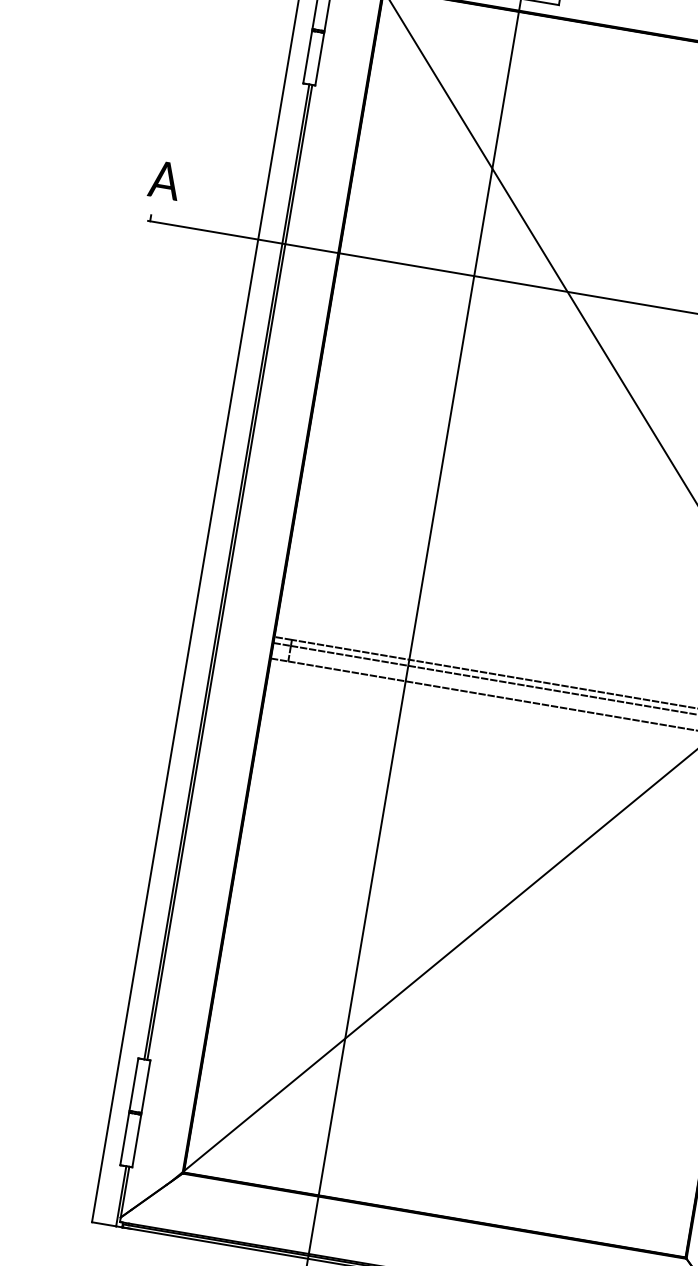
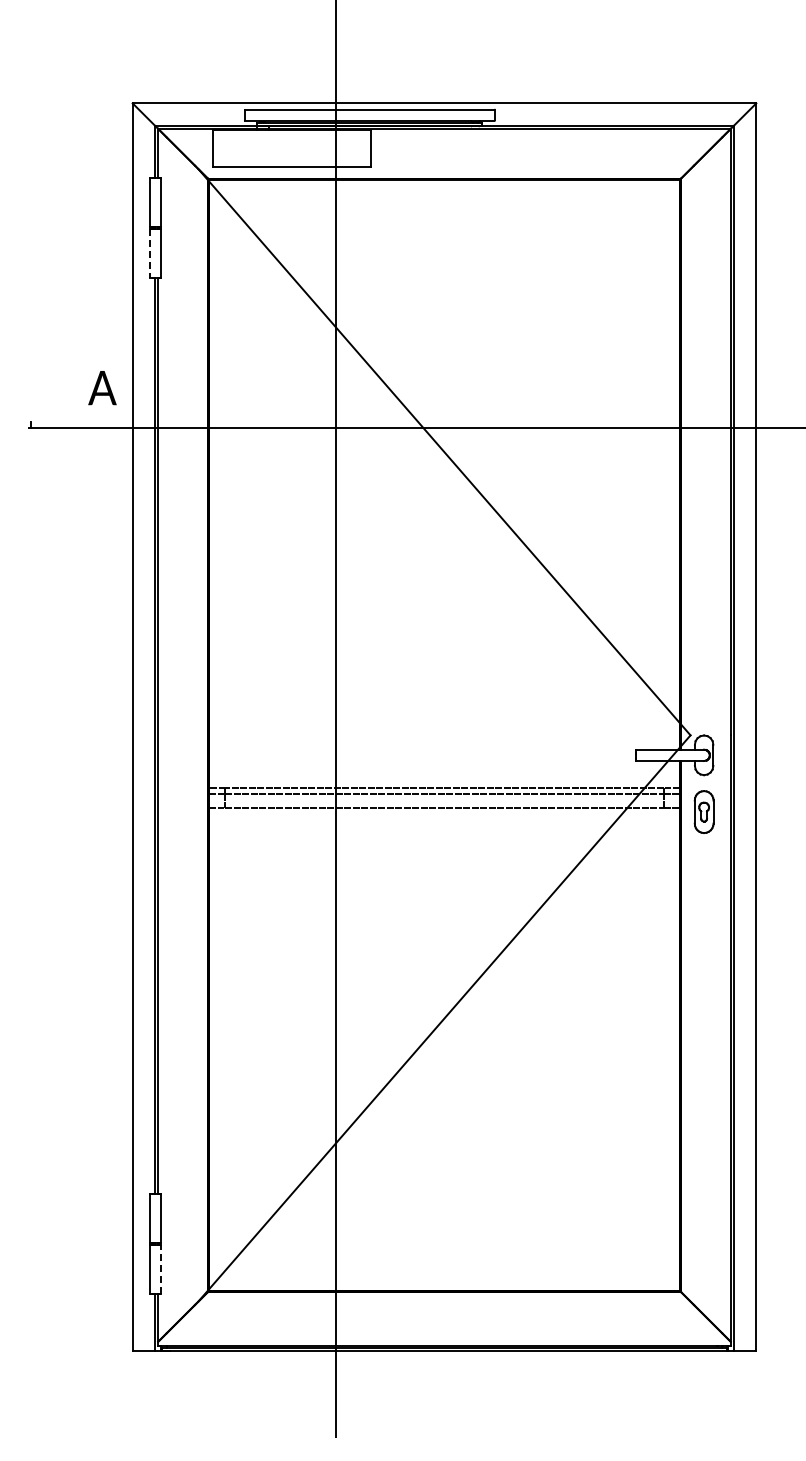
line: (307, 57) -> (149, 253), solid -> dashed
text: (164, 180) -> (102, 388), moved
line: (137, 1141) -> (161, 1269), solid -> dashed

